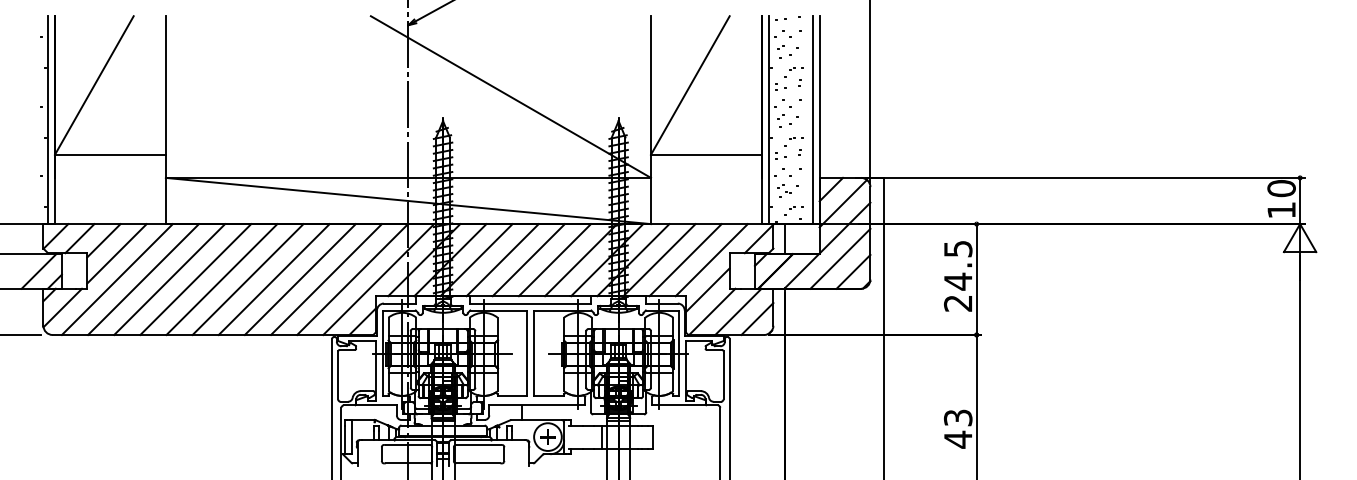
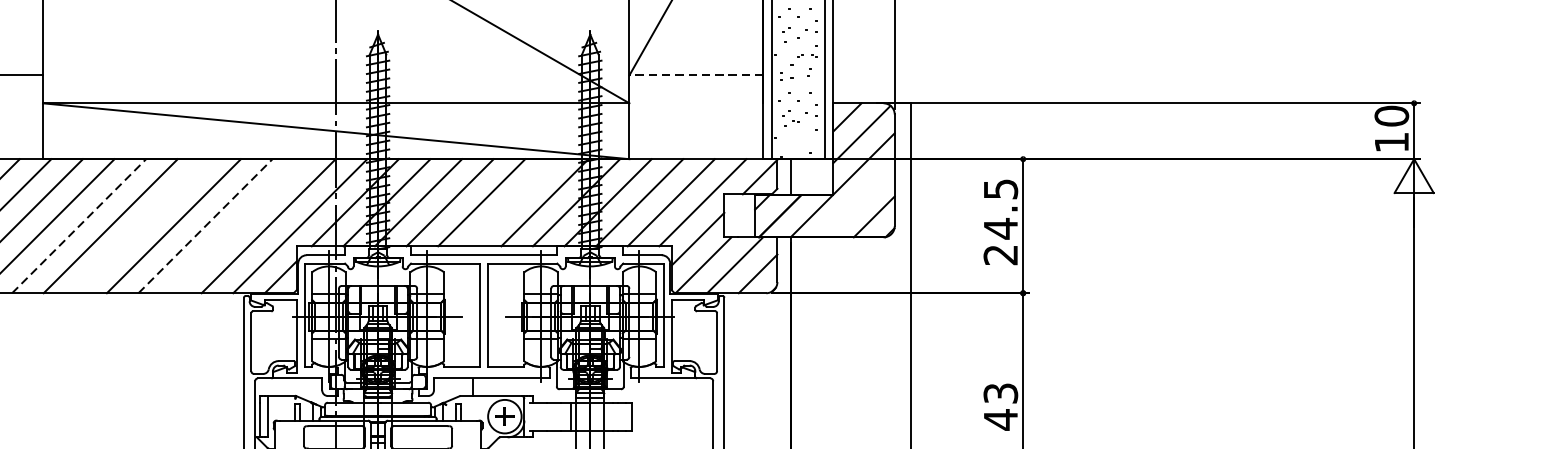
line: (705, 154) -> (695, 75), solid -> dashed
part: (793, 210) -> (801, 142), removed
line: (840, 258) -> (858, 200), removed
line: (554, 260) -> (512, 203), removed
line: (196, 279) -> (79, 226), solid -> dashed
line: (247, 279) -> (141, 226), removed
line: (300, 279) -> (205, 226), solid -> dashed
line: (326, 279) -> (237, 226), removed

